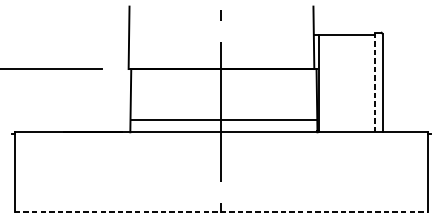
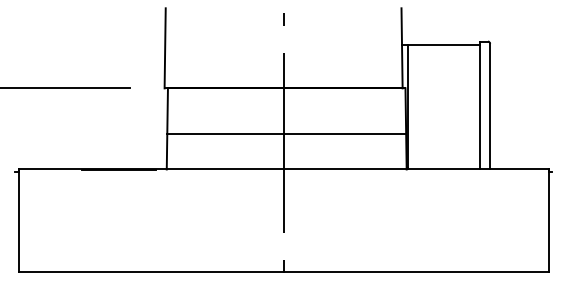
line: (375, 82) -> (480, 105), dashed -> solid
line: (223, 119) -> (286, 134), moved
line: (221, 211) -> (283, 271), dashed -> solid

